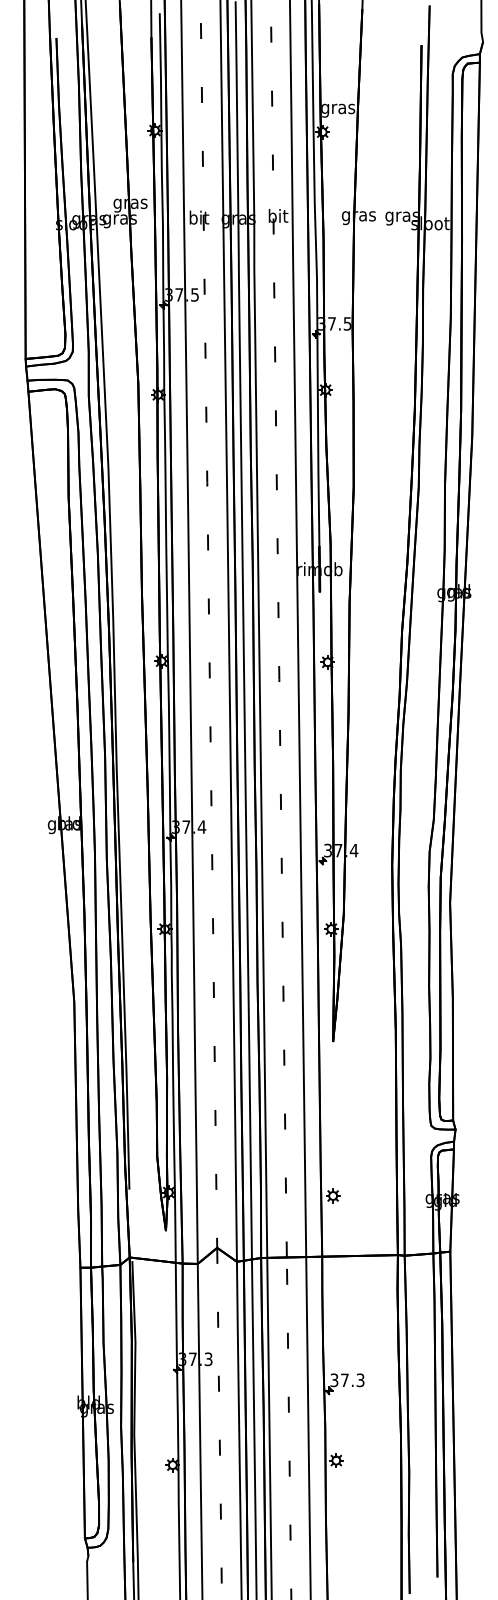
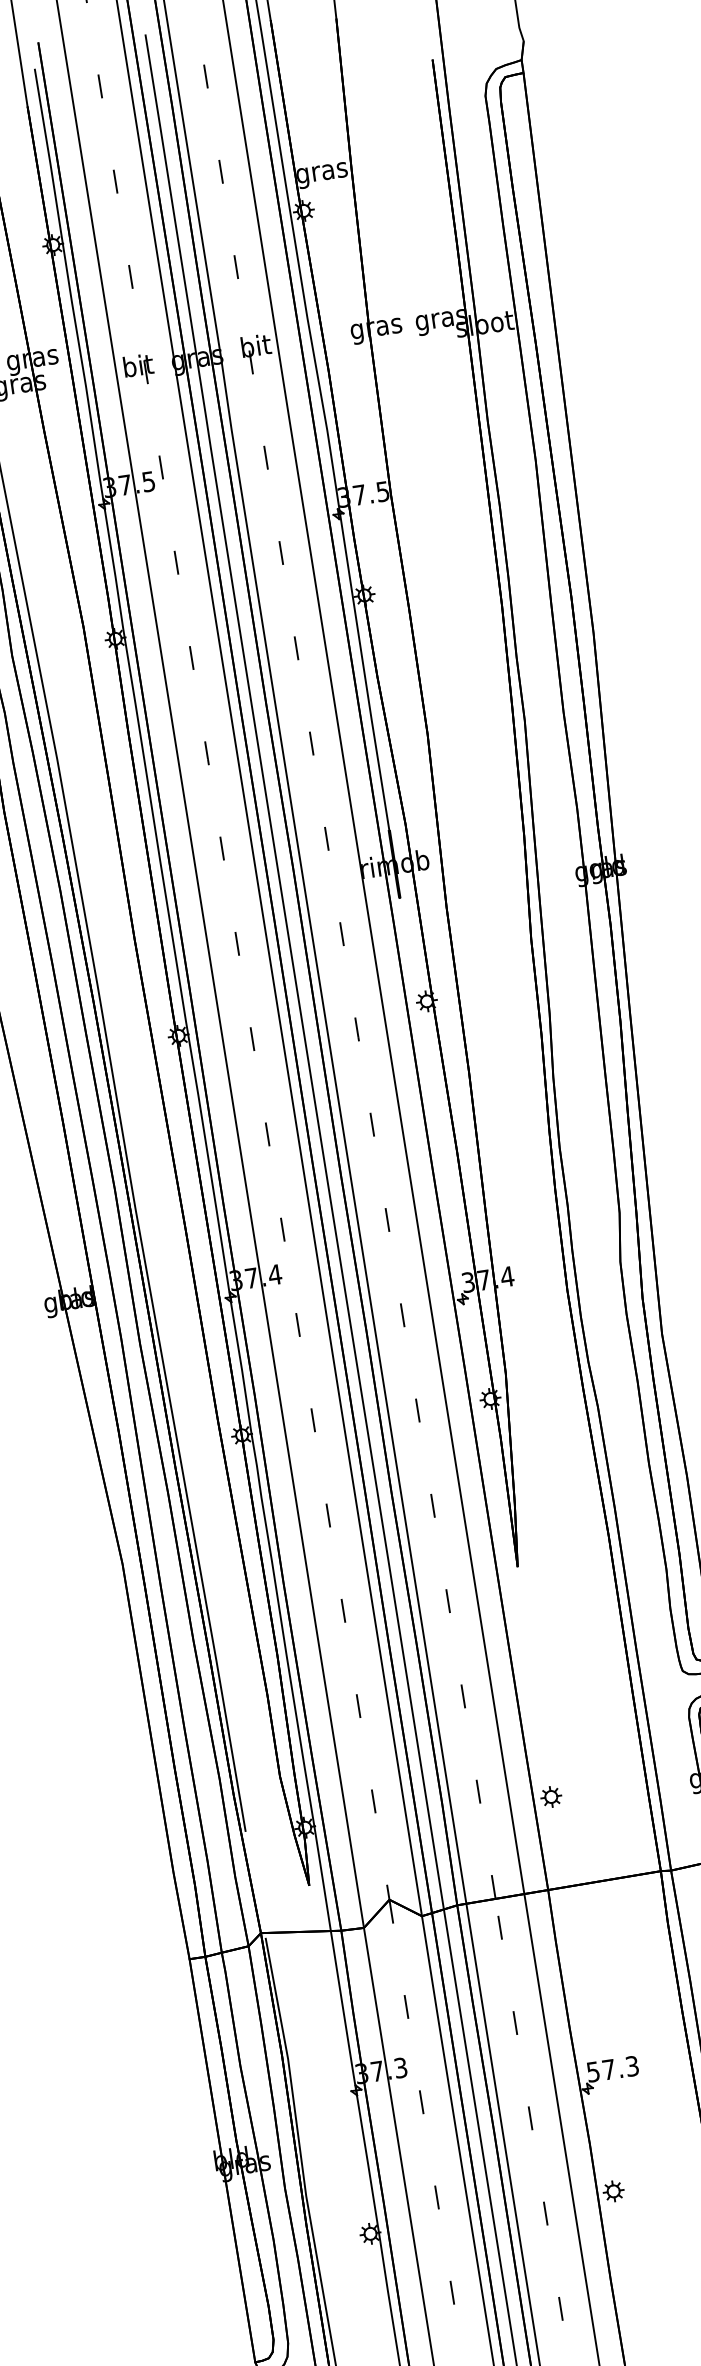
text: (334, 1379) -> (593, 2070), 37.3 -> 57.3

